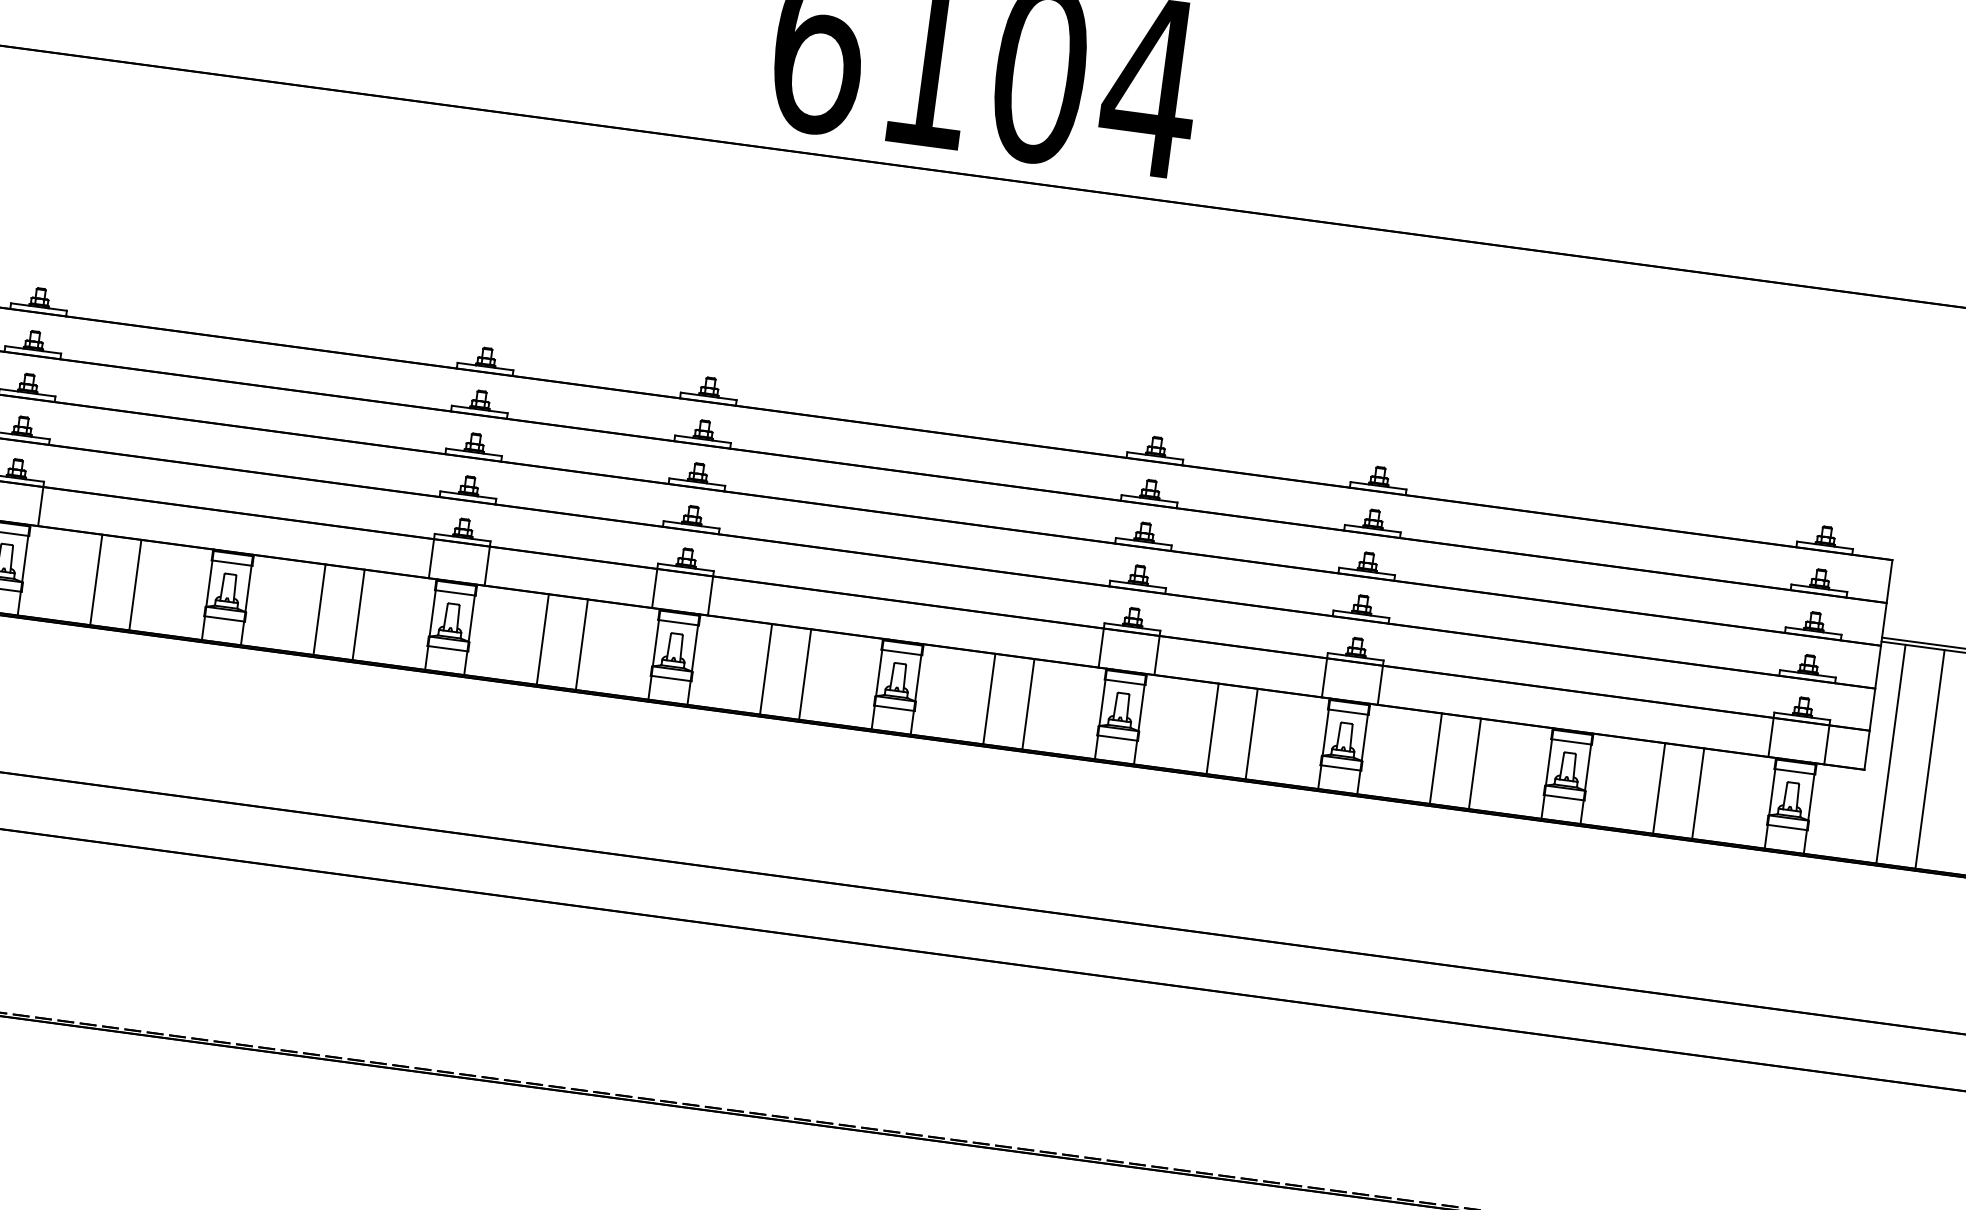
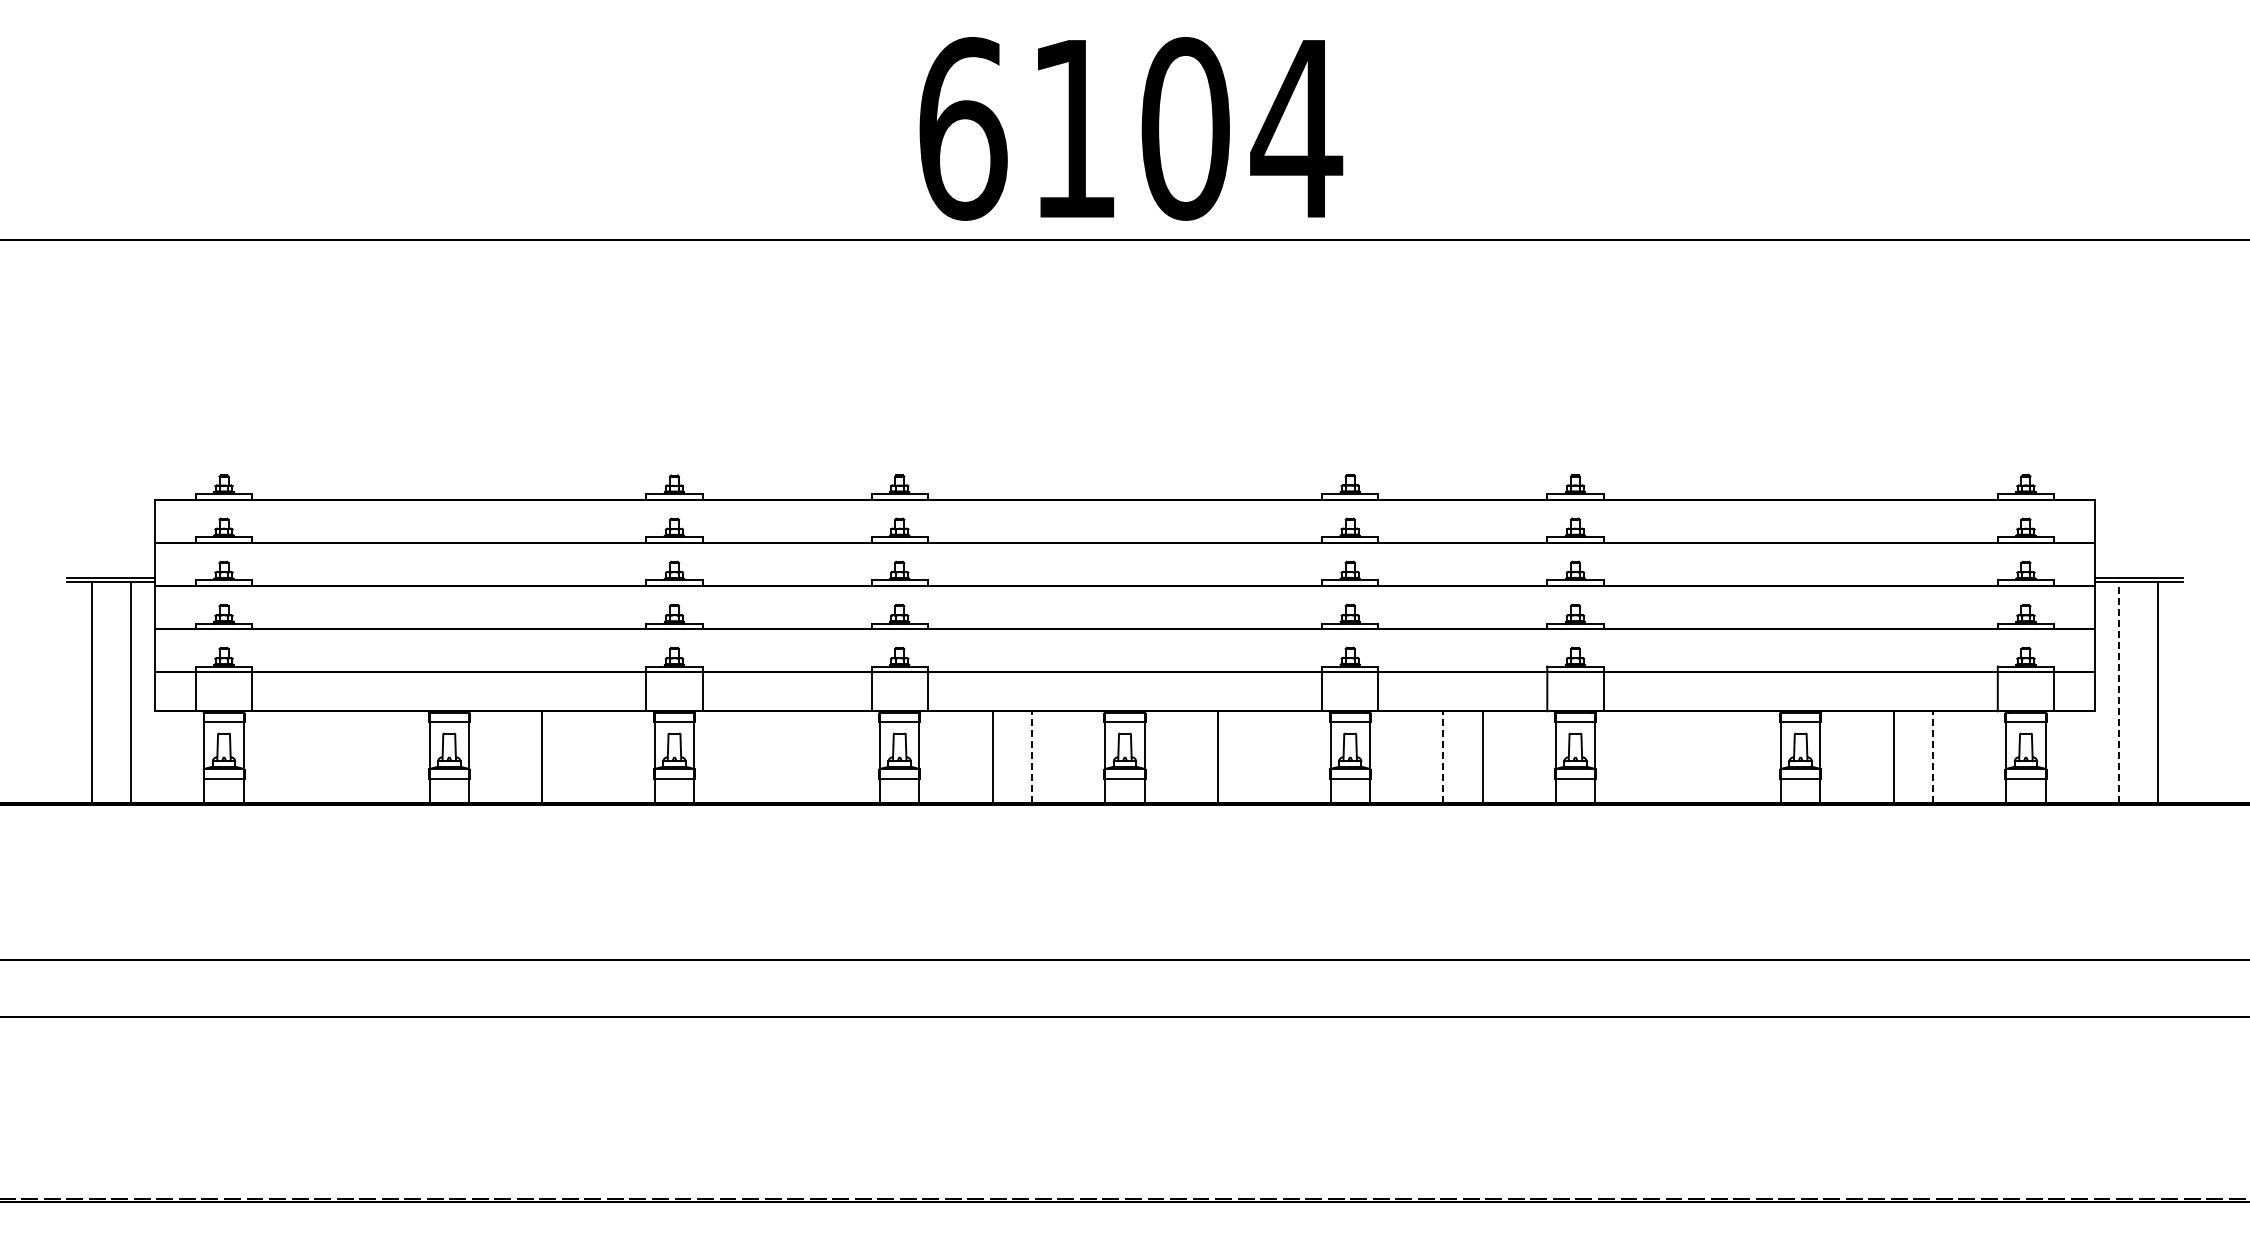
line: (95, 579) -> (316, 756), removed
line: (135, 584) -> (356, 756), removed
line: (358, 614) -> (581, 756), removed
line: (542, 639) -> (767, 756), removed
line: (581, 644) -> (806, 756), removed
line: (805, 674) -> (1032, 756), solid -> dashed
line: (1028, 703) -> (1257, 756), removed
line: (1213, 728) -> (1443, 756), solid -> dashed
line: (1890, 753) -> (2118, 691), solid -> dashed
line: (1436, 758) -> (1668, 756), removed
line: (1474, 763) -> (1707, 756), removed
line: (1698, 793) -> (1933, 756), solid -> dashed

